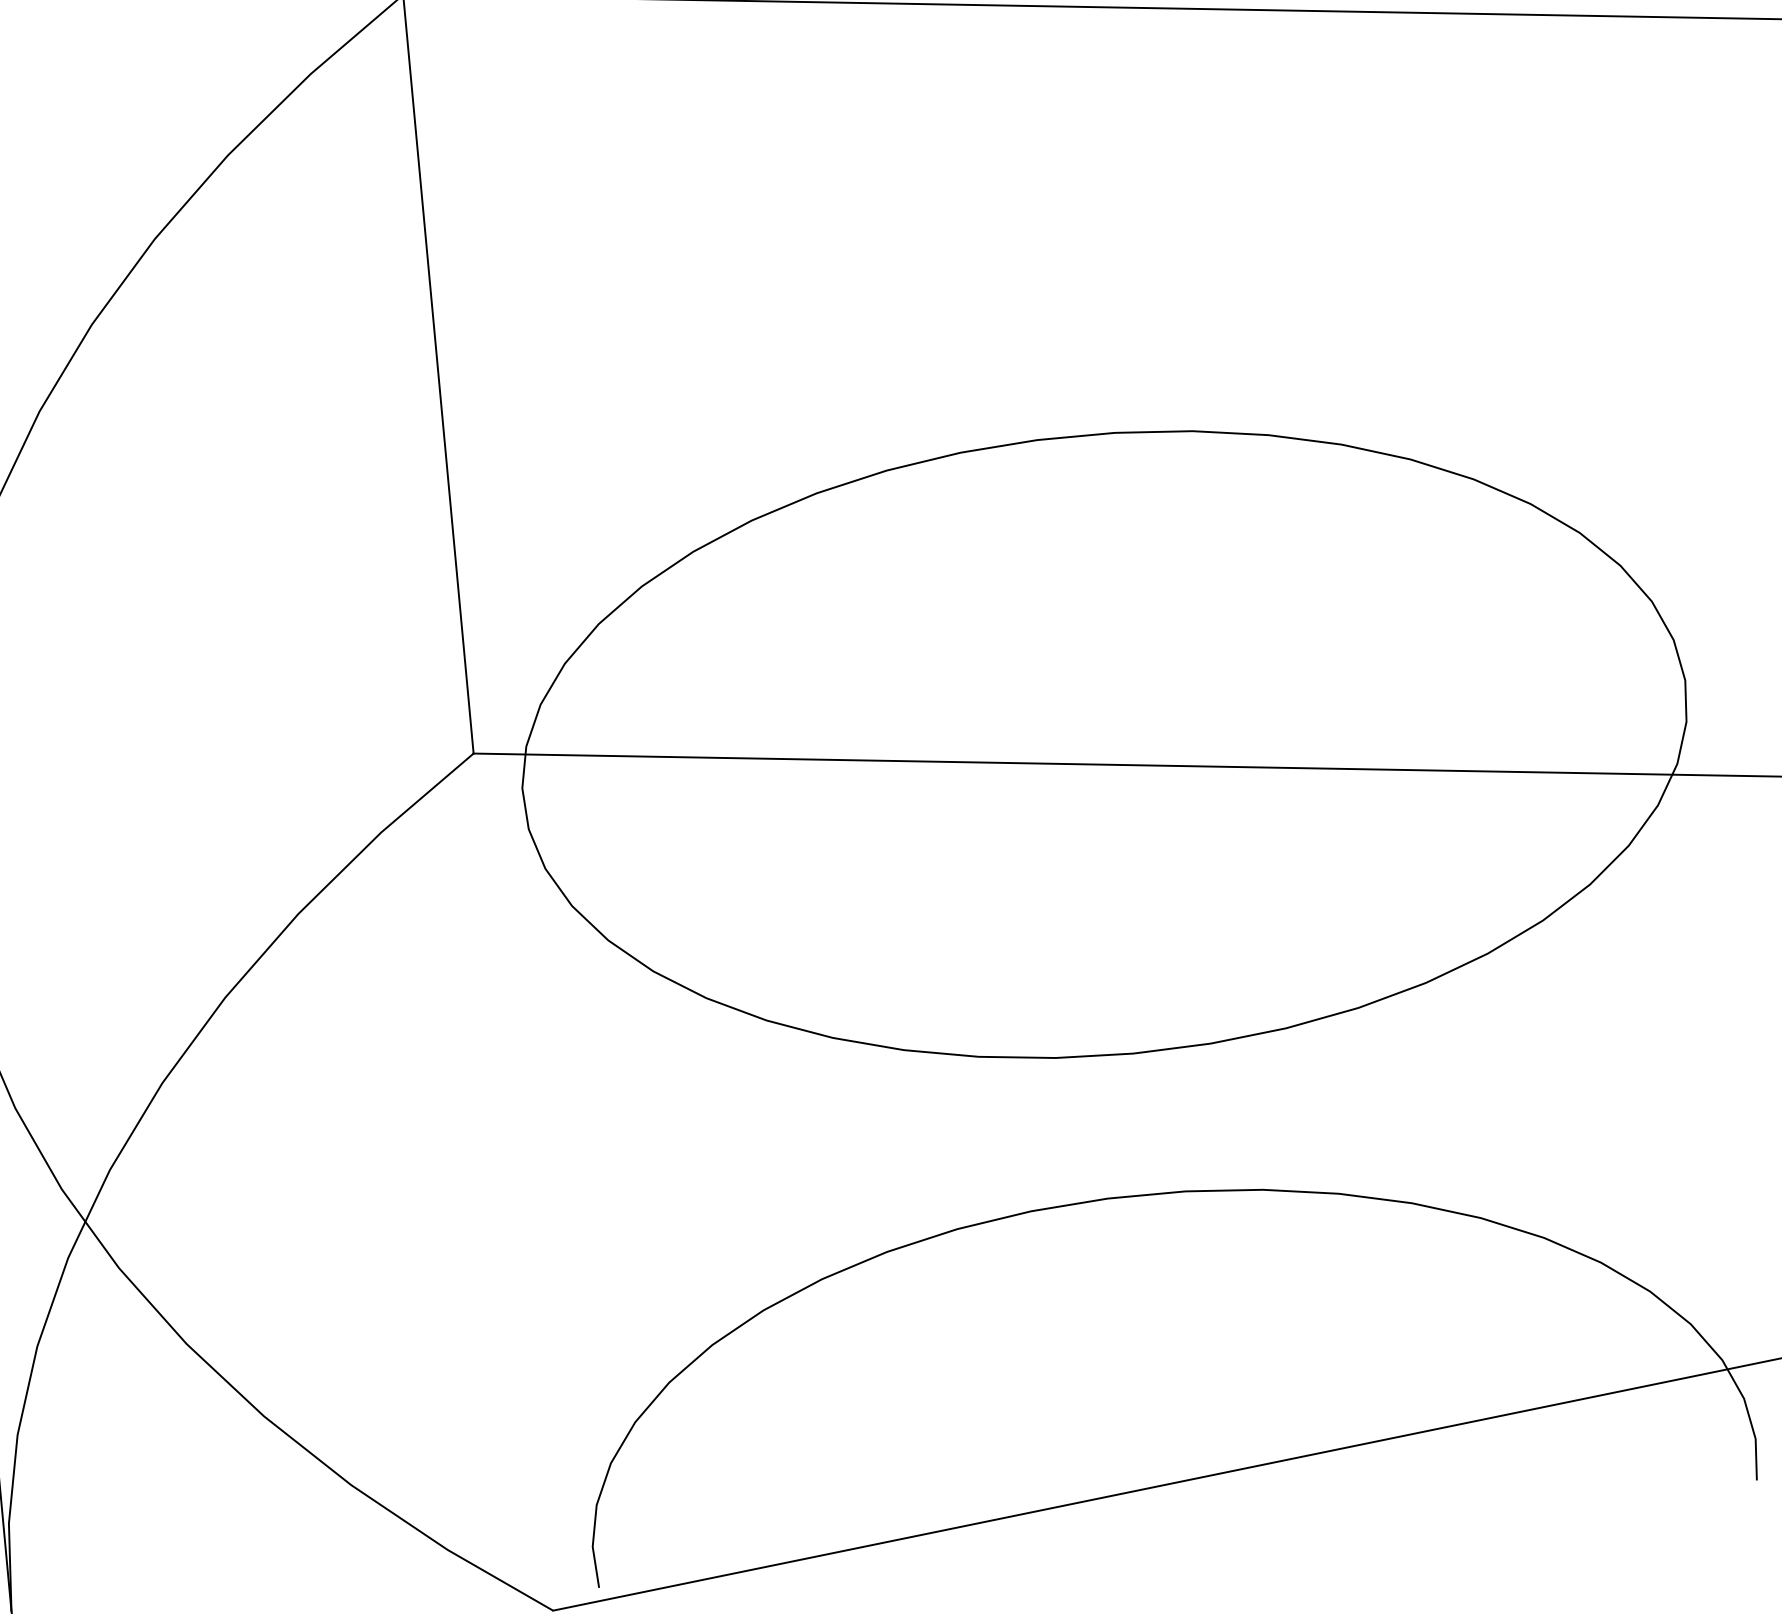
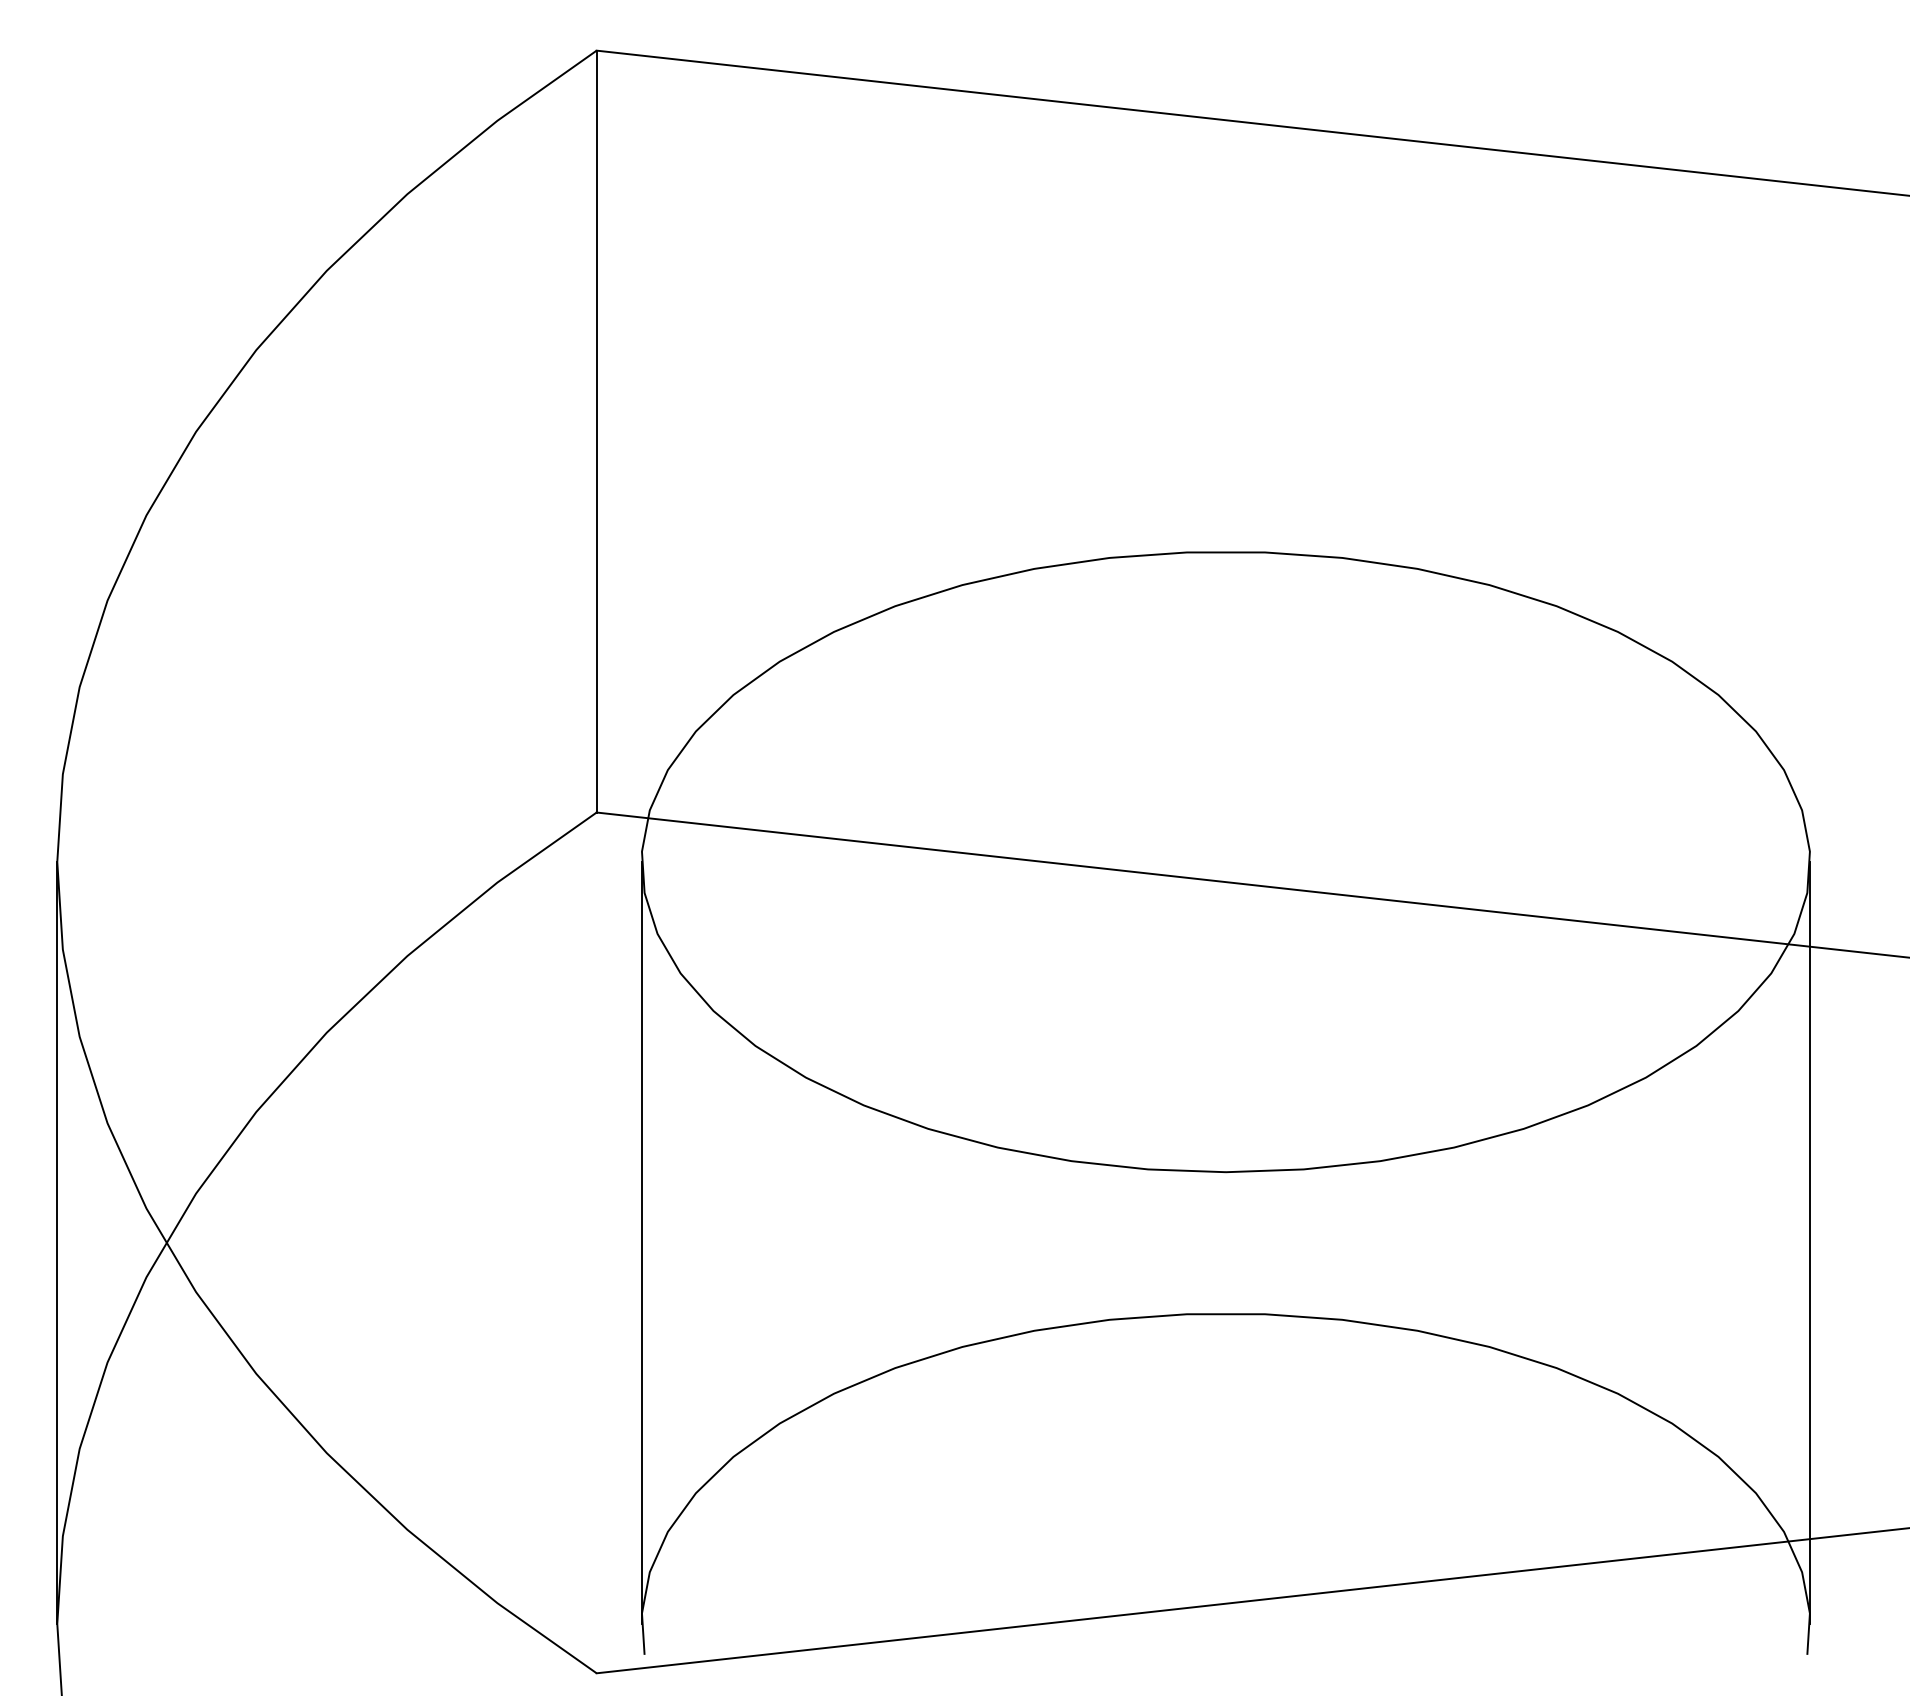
line: (1721, 1069) -> (1810, 1242), added
line: (557, 1177) -> (641, 1242), added

